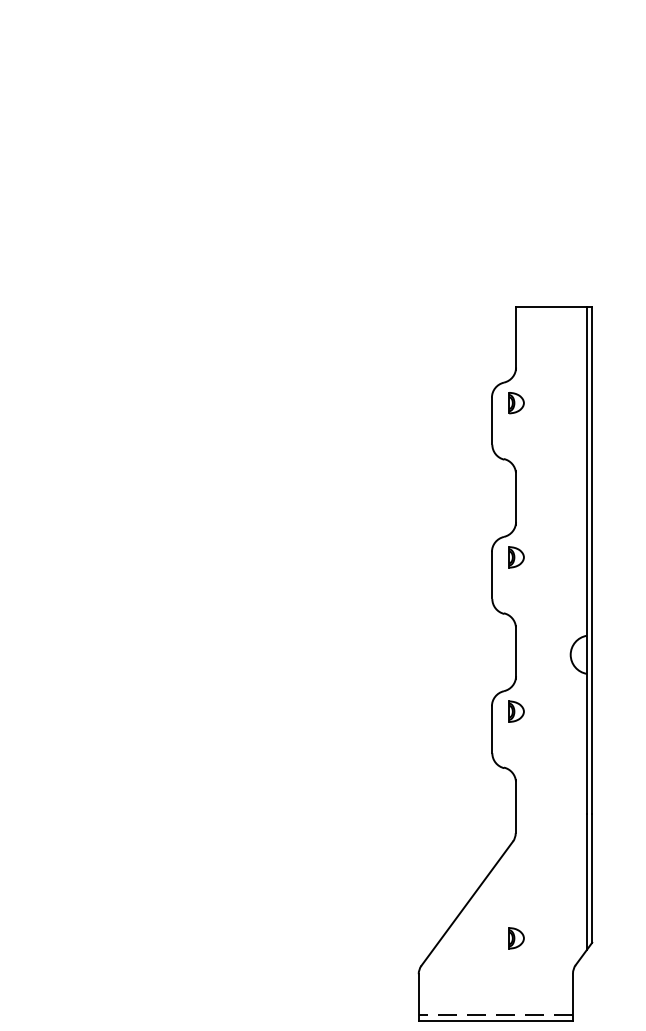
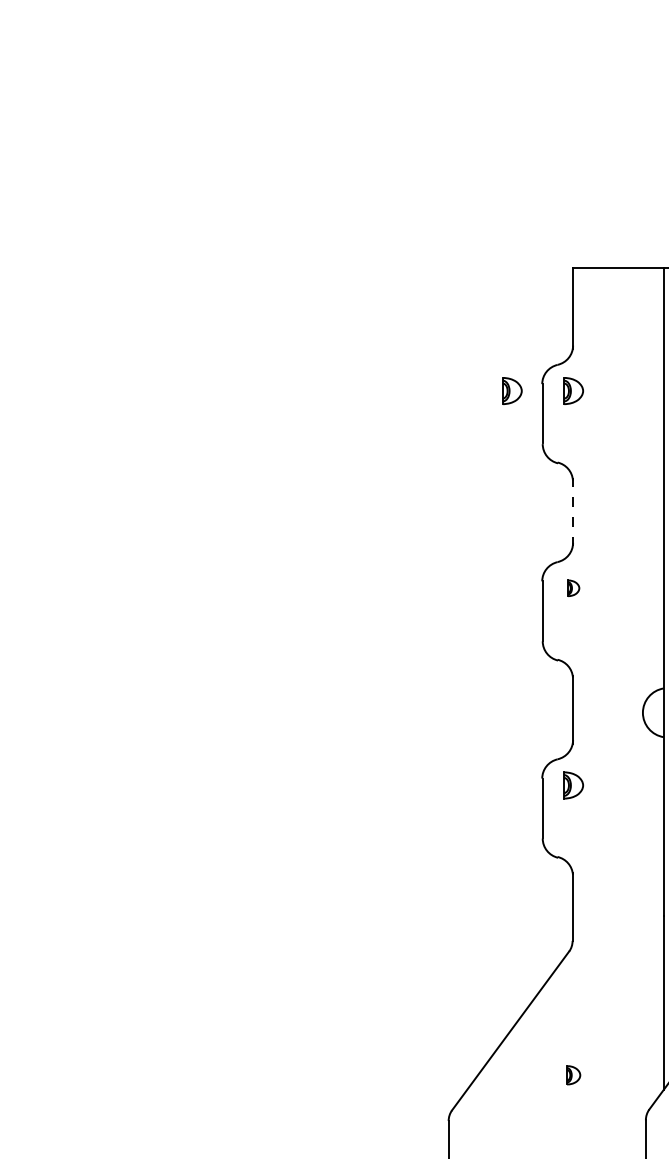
part: (468, 403) -> (512, 391), added
line: (515, 498) -> (572, 512), solid -> dashed
part: (516, 557) -> (573, 588), size x0.6
part: (516, 938) -> (573, 1075), size x0.7

